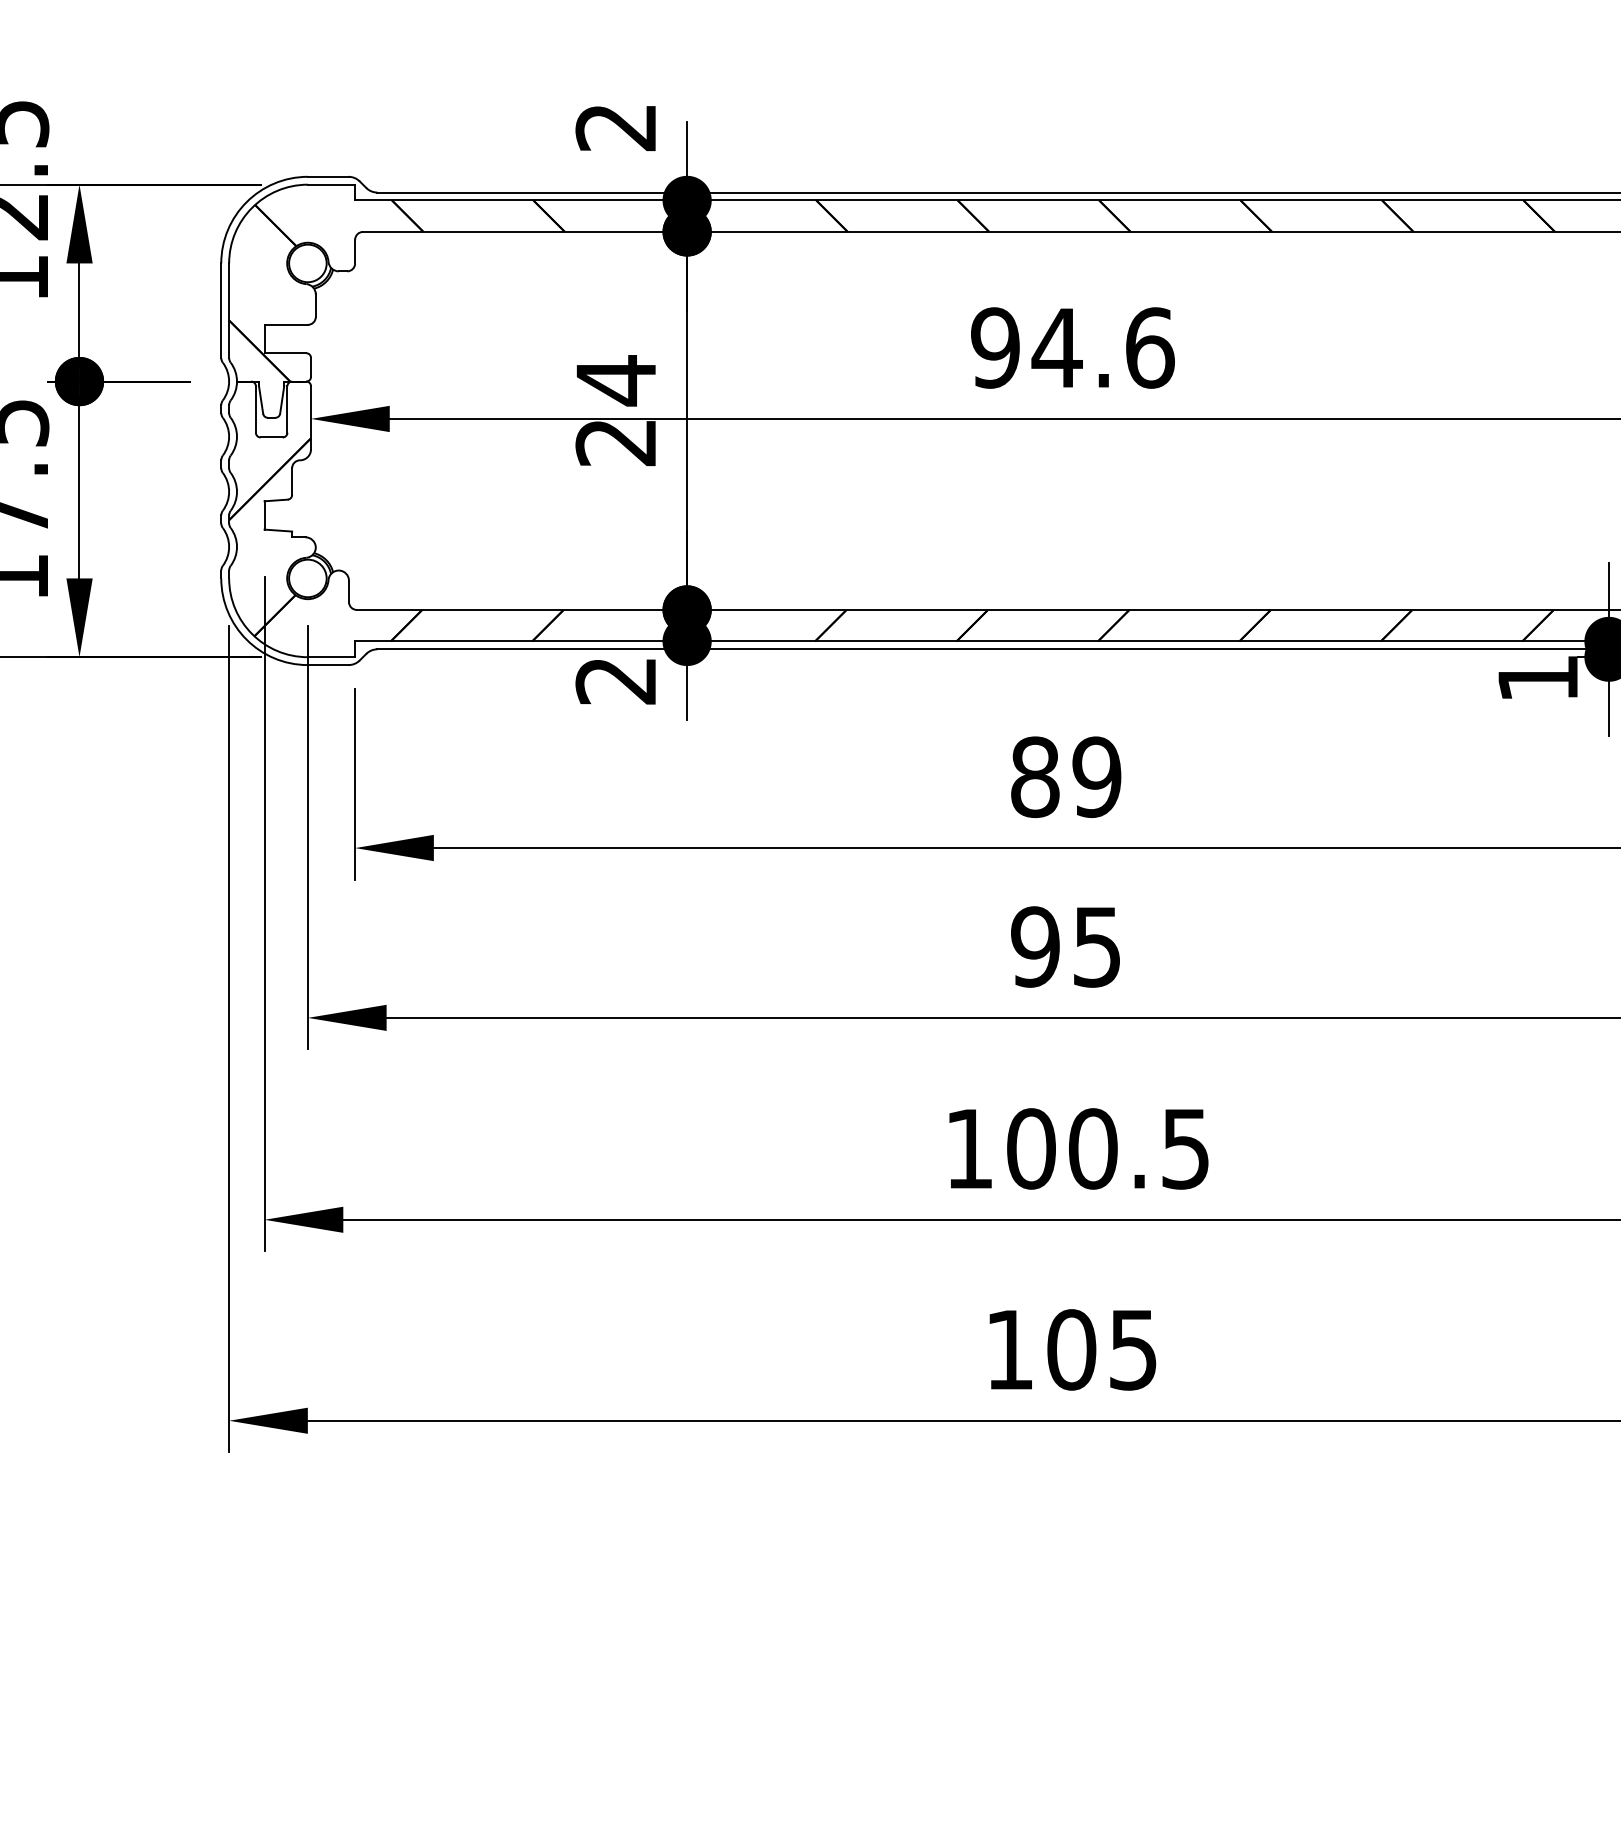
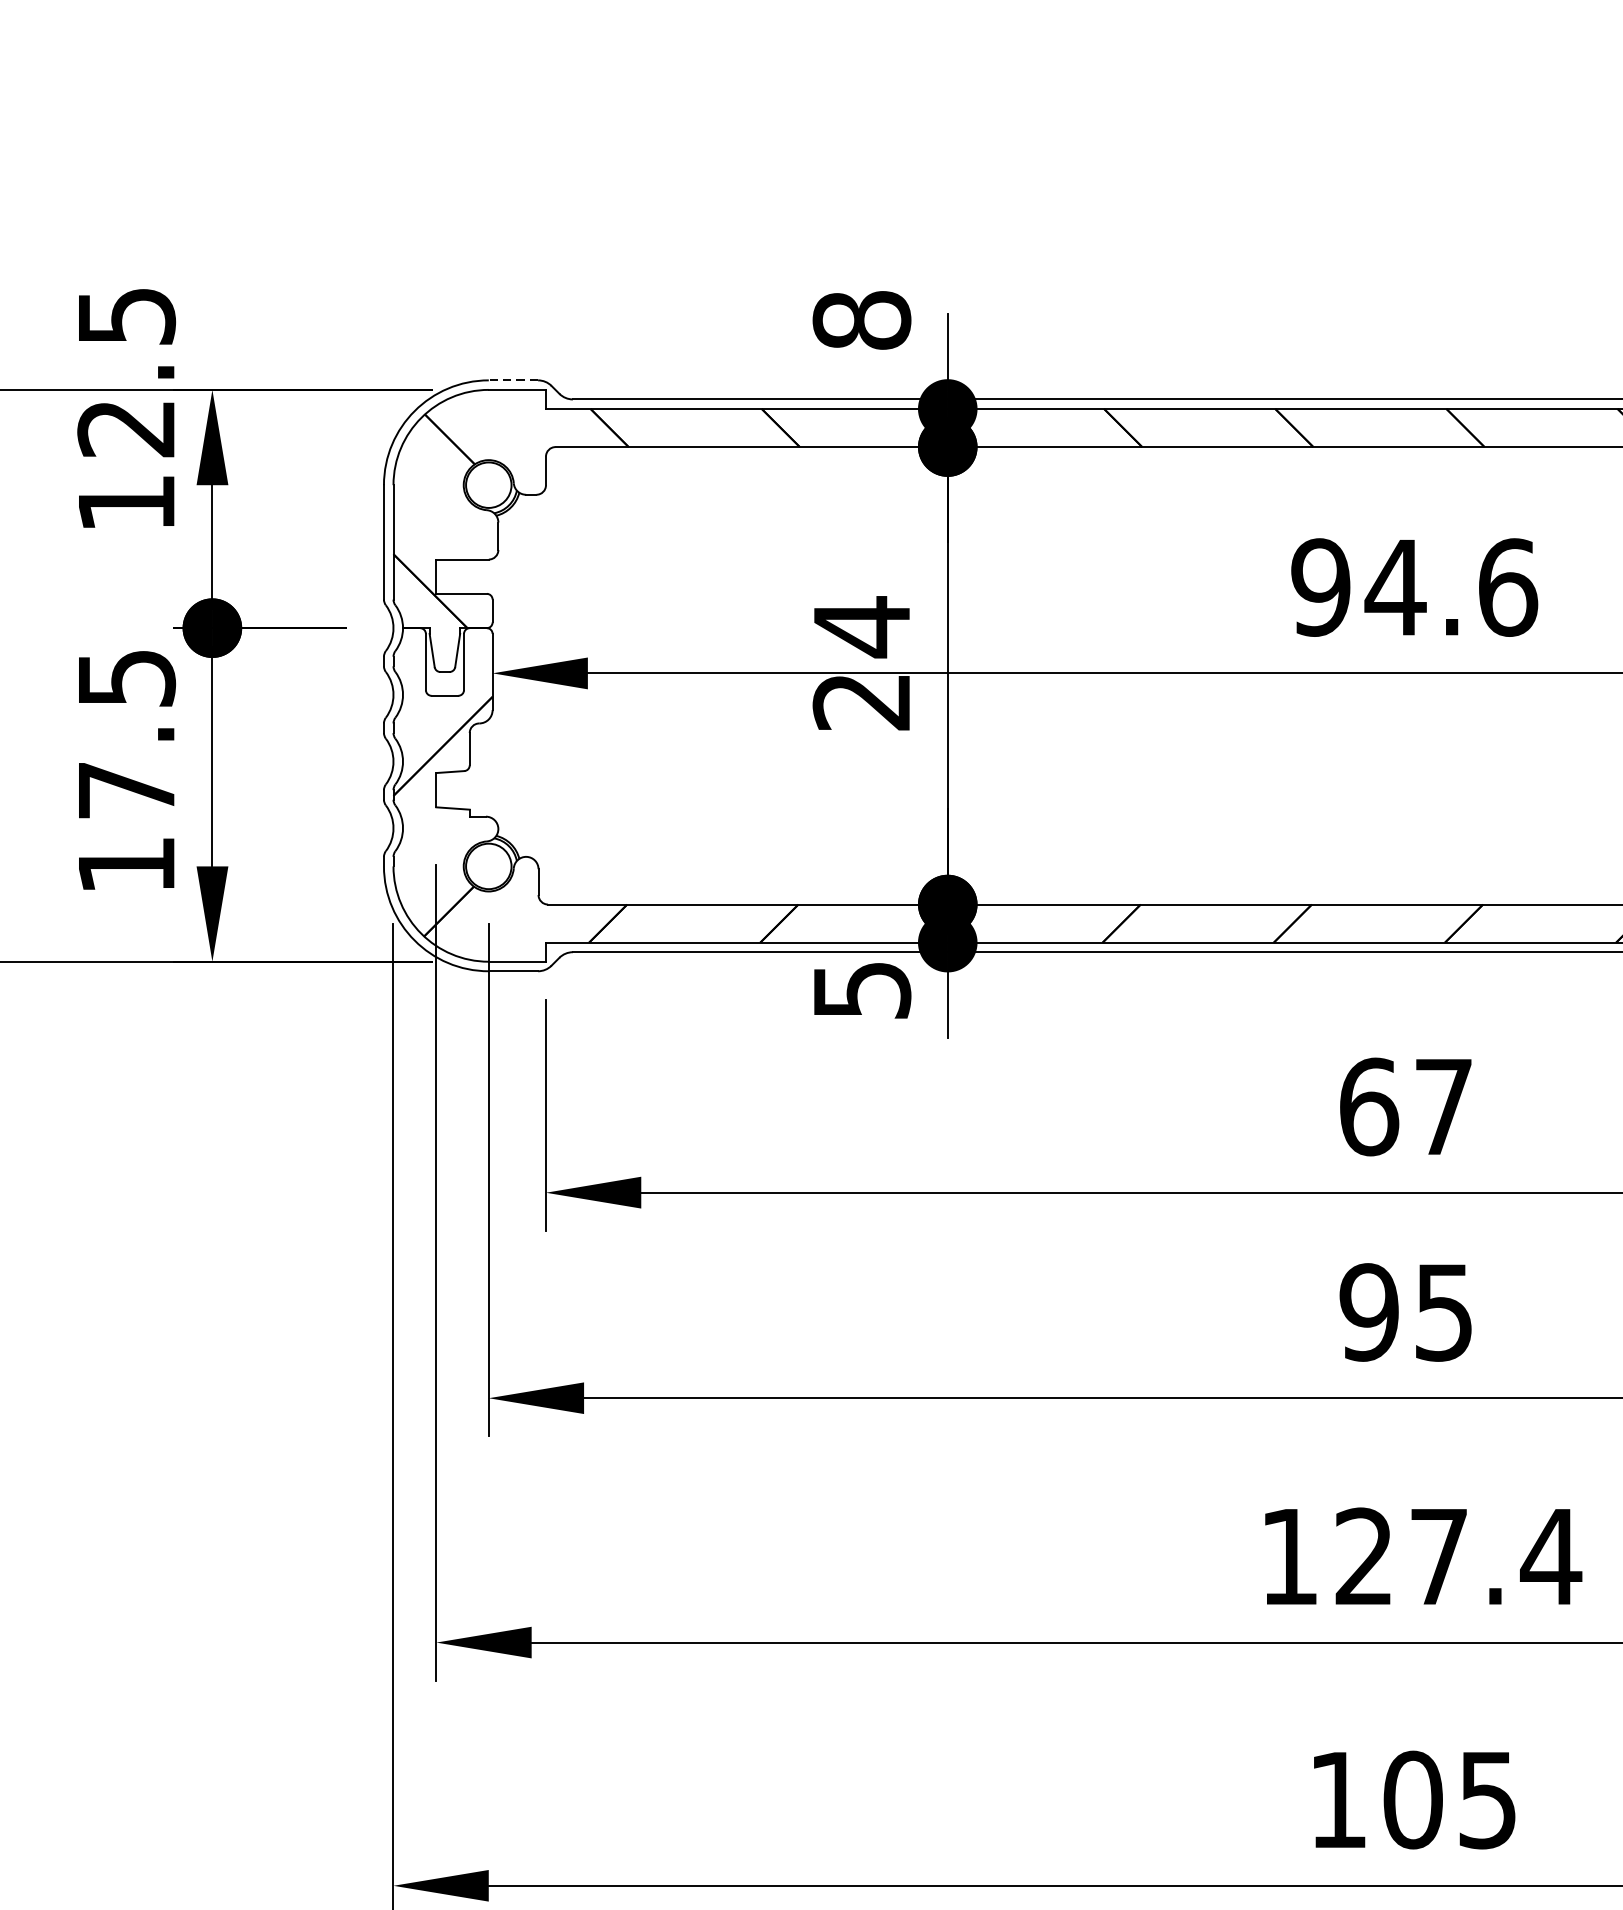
text: (616, 127) -> (862, 320), 2 -> 8
line: (327, 176) -> (512, 379), solid -> dashed
text: (616, 681) -> (862, 991), 2 -> 5
text: (1066, 776) -> (1406, 1106), 89 -> 67
text: (1109, 1148) -> (1458, 1556), 100.5 -> 127.4

